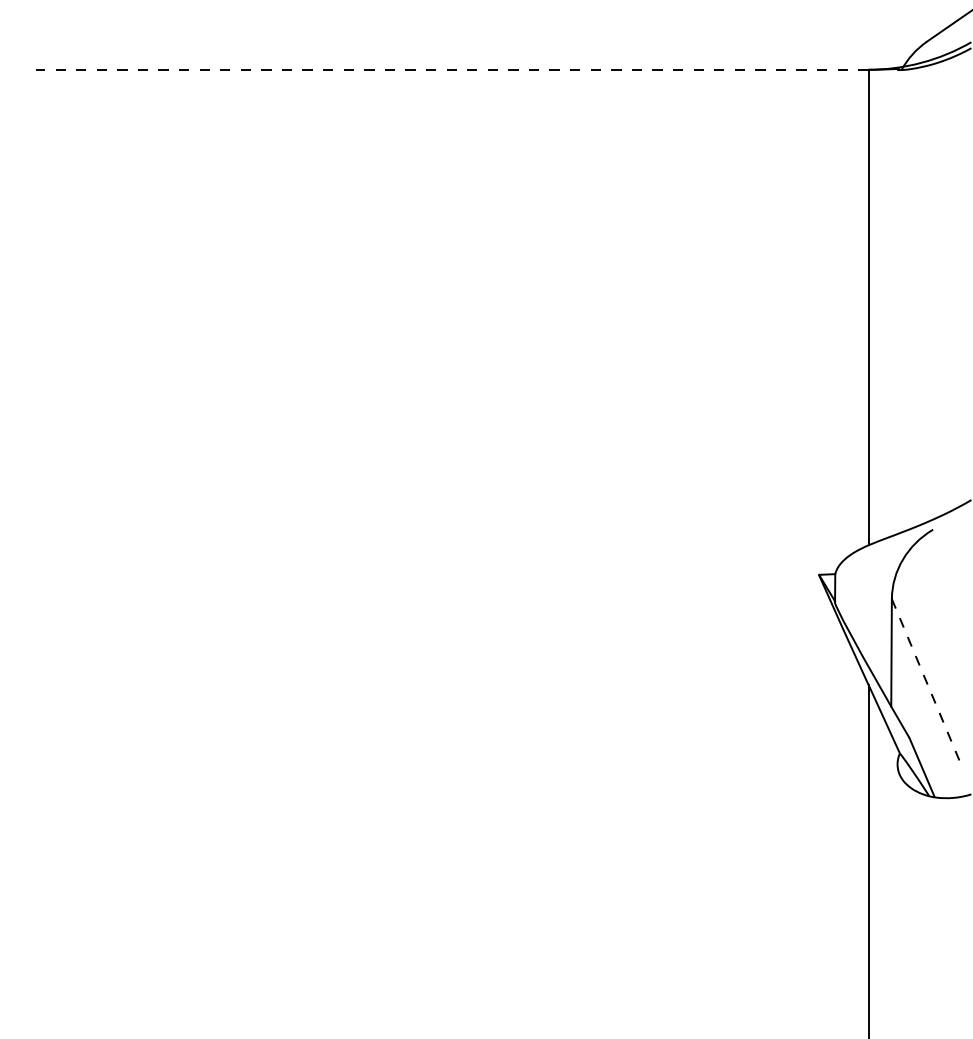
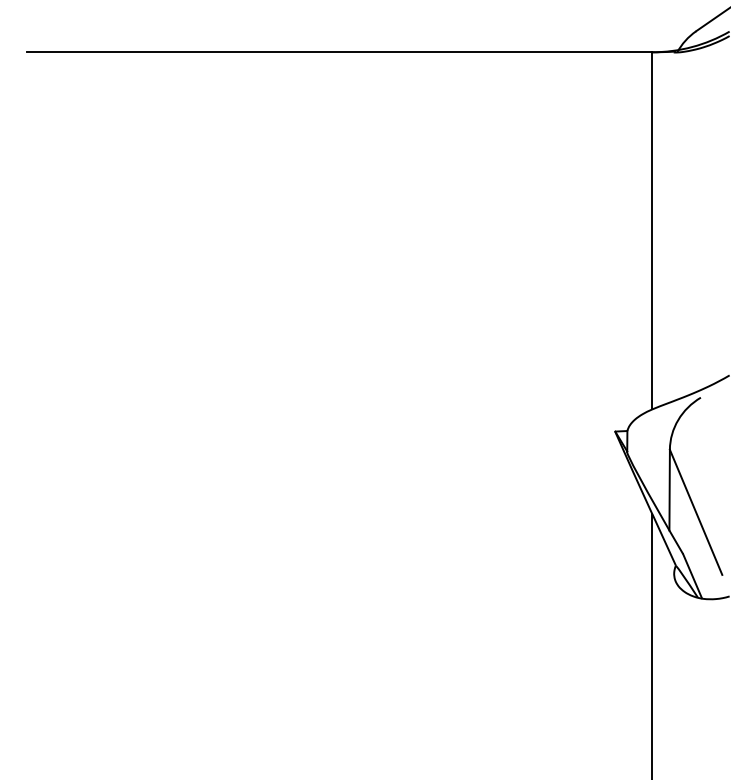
line: (451, 70) -> (339, 52), dashed -> solid
line: (927, 682) -> (696, 512), dashed -> solid

